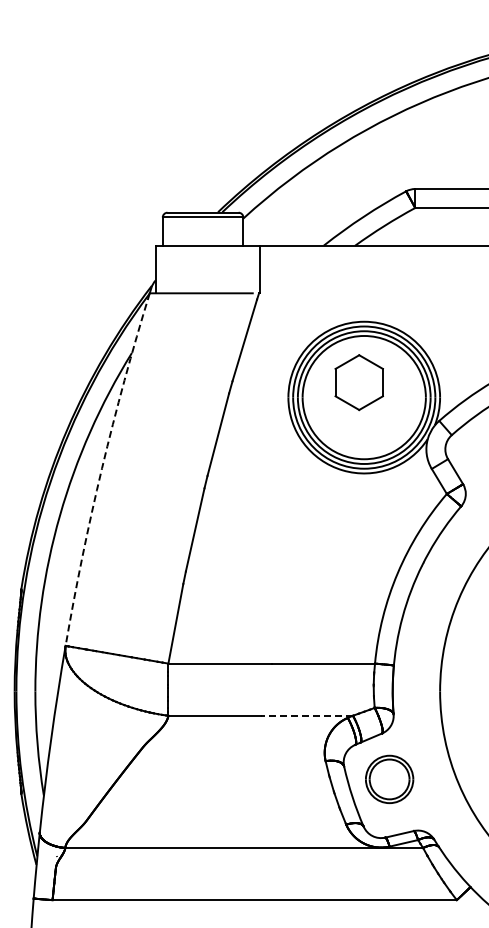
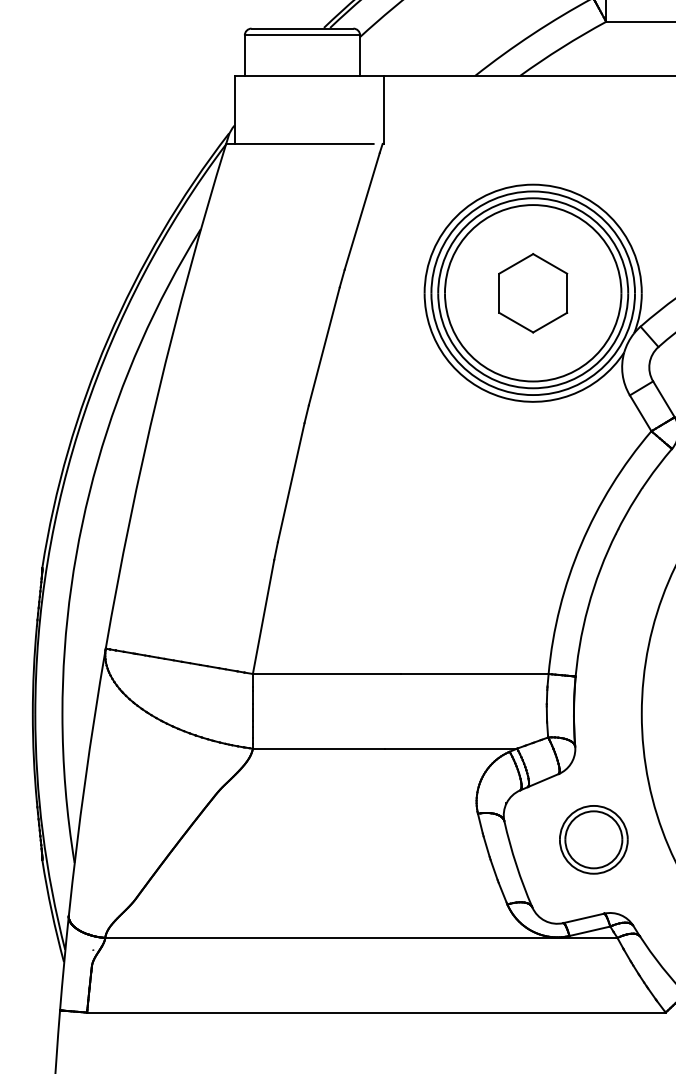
part: (358, 382) -> (532, 293), moved
arc: (102, 468) -> (158, 394), dashed -> solid
line: (306, 715) -> (450, 748), dashed -> solid
part: (389, 778) -> (593, 838), moved

